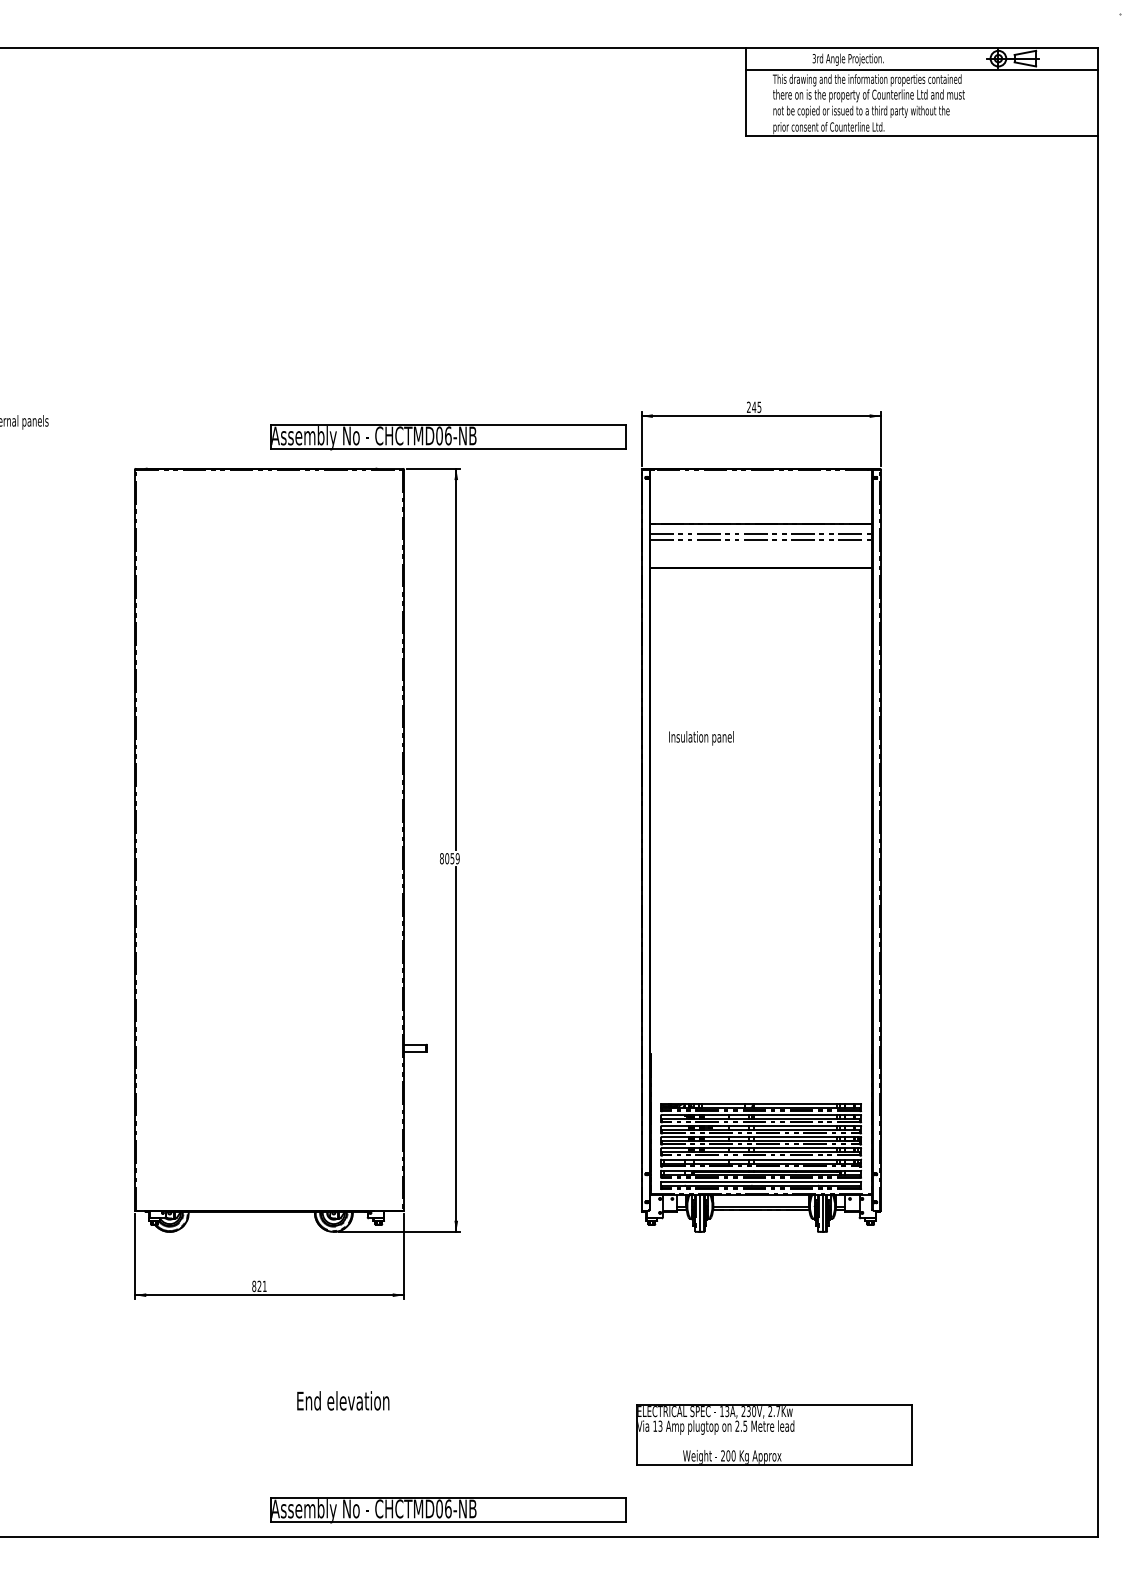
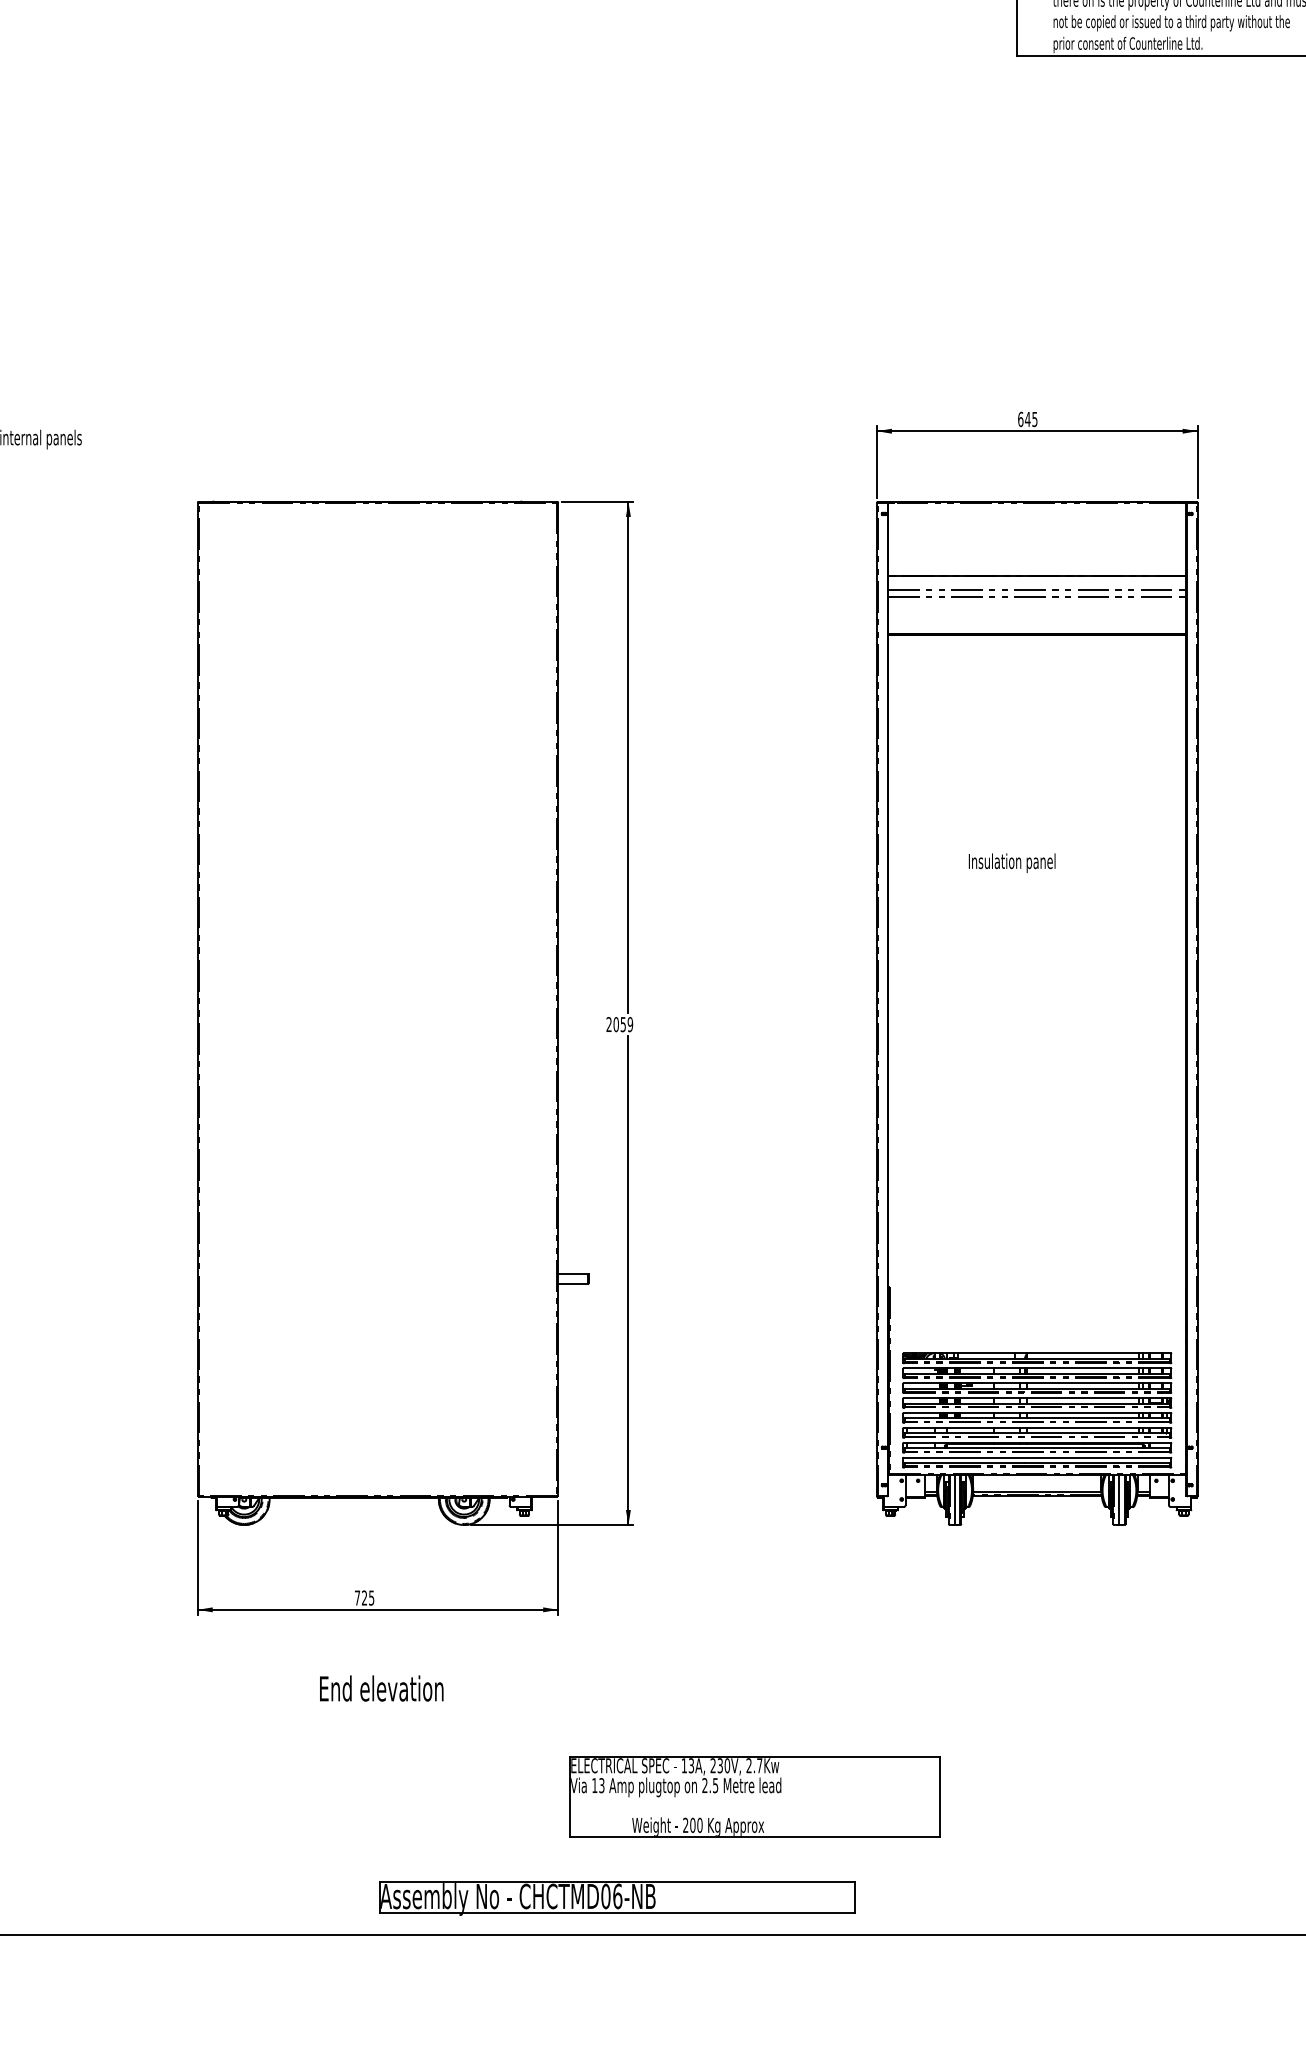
text: (748, 406) -> (1020, 418), 245 -> 645
part: (448, 437) -> (617, 459), removed
text: (701, 738) -> (1012, 863), moved
text: (441, 858) -> (608, 1024), 8059 -> 2059
text: (259, 1286) -> (364, 1598), 821 -> 725
text: (343, 1400) -> (381, 1688), moved
part: (774, 1434) -> (754, 1796), moved

